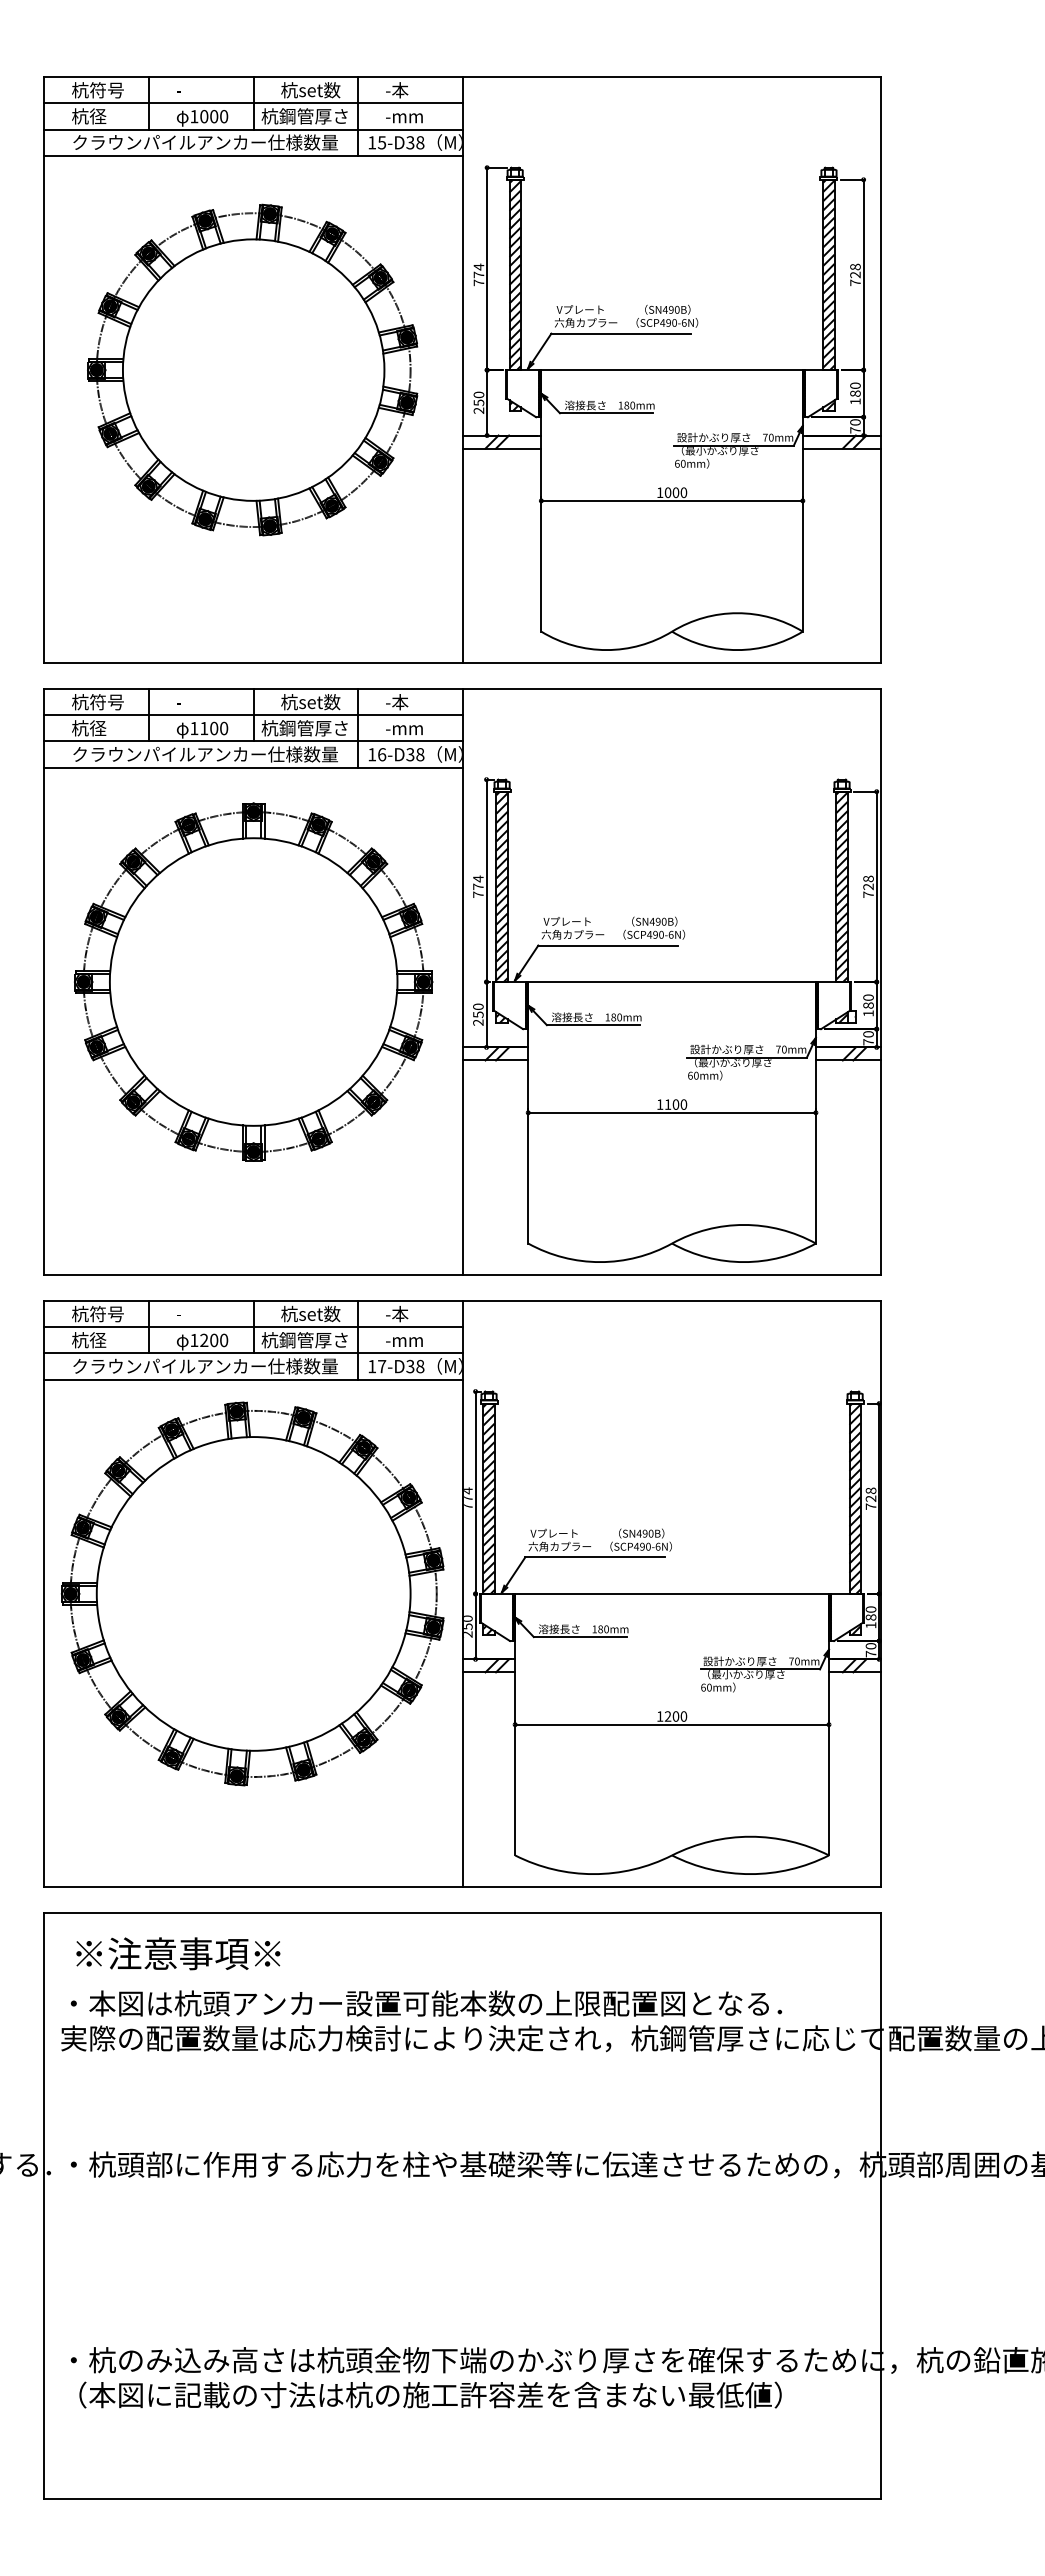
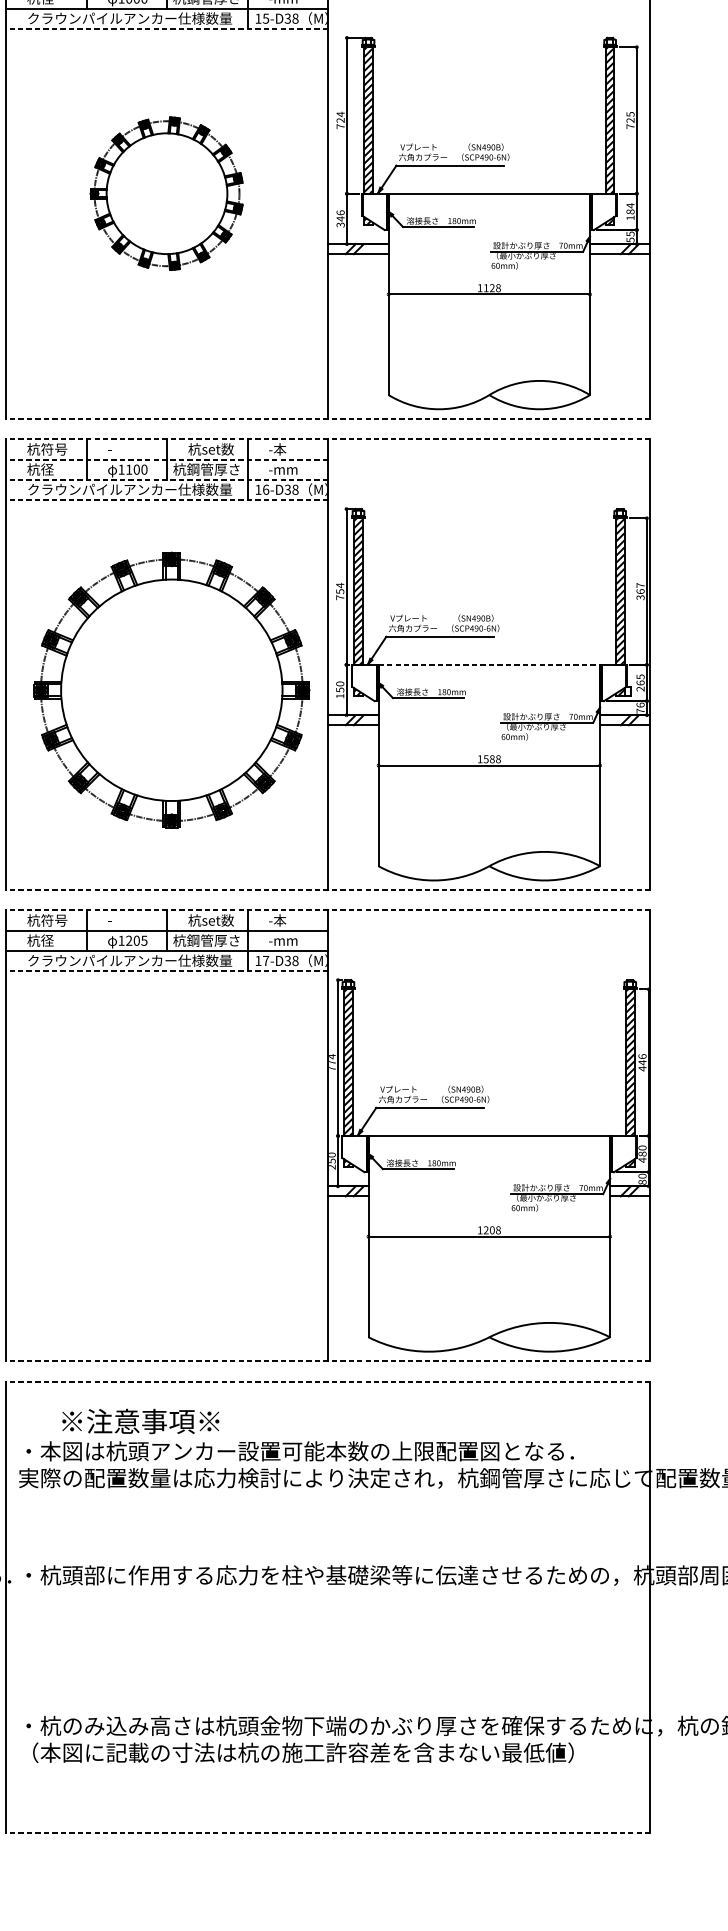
line: (253, 155) -> (167, 28), solid -> dashed
text: (855, 266) -> (630, 113), 728 -> 725
text: (478, 274) -> (340, 120), 774 -> 724
part: (252, 369) -> (166, 193), size x0.6
text: (855, 385) -> (630, 205), 180 -> 184
text: (478, 402) -> (340, 218), 250 -> 346
text: (855, 426) -> (630, 237), 70 -> 55
text: (675, 492) -> (491, 287), 1000 -> 1128
line: (462, 663) -> (327, 419), solid -> dashed
line: (462, 689) -> (327, 439), solid -> dashed
line: (253, 715) -> (167, 459), solid -> dashed
line: (253, 741) -> (167, 479), solid -> dashed
line: (253, 767) -> (167, 499), solid -> dashed
text: (478, 886) -> (340, 591), 774 -> 754
text: (868, 886) -> (640, 591), 728 -> 367
part: (253, 981) -> (171, 689), moved
line: (672, 982) -> (489, 665), solid -> dashed
text: (868, 1005) -> (640, 682), 180 -> 265
text: (478, 1022) -> (340, 696), 250 -> 150
text: (868, 1034) -> (640, 705), 70 -> 76
text: (675, 1104) -> (491, 759), 1100 -> 1588
line: (462, 1274) -> (327, 890), solid -> dashed
line: (462, 1301) -> (327, 910), solid -> dashed
text: (223, 1339) -> (143, 940), 1200 -> 1205
line: (253, 1379) -> (167, 970), solid -> dashed
text: (870, 1498) -> (642, 1062), 728 -> 446
part: (252, 1593) -> (166, 1135), removed
text: (870, 1625) -> (642, 1160), 180 -> 480
text: (870, 1653) -> (642, 1181), 70 -> 80
text: (683, 1716) -> (498, 1230), 1200 -> 1208
line: (462, 1886) -> (327, 1361), solid -> dashed
line: (462, 1912) -> (327, 1381), solid -> dashed
text: (178, 1953) -> (140, 1421), moved
line: (462, 2498) -> (327, 1832), solid -> dashed

